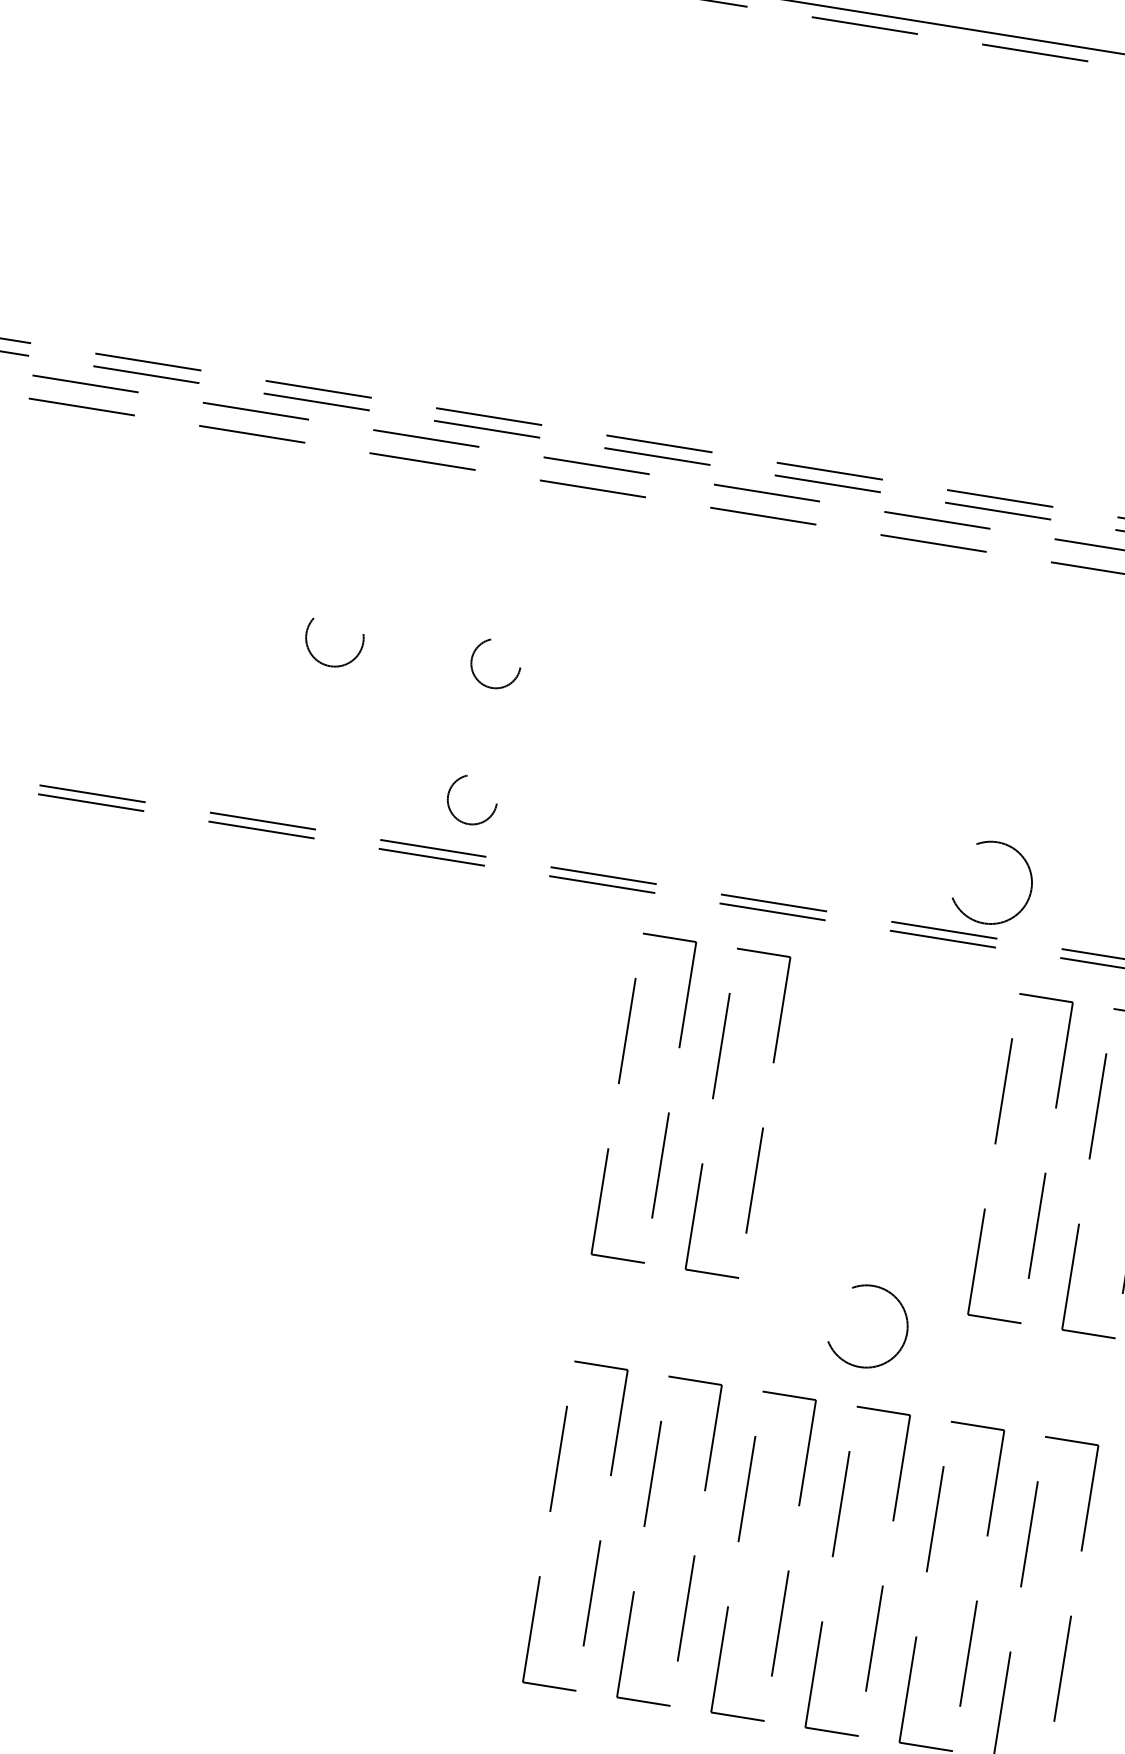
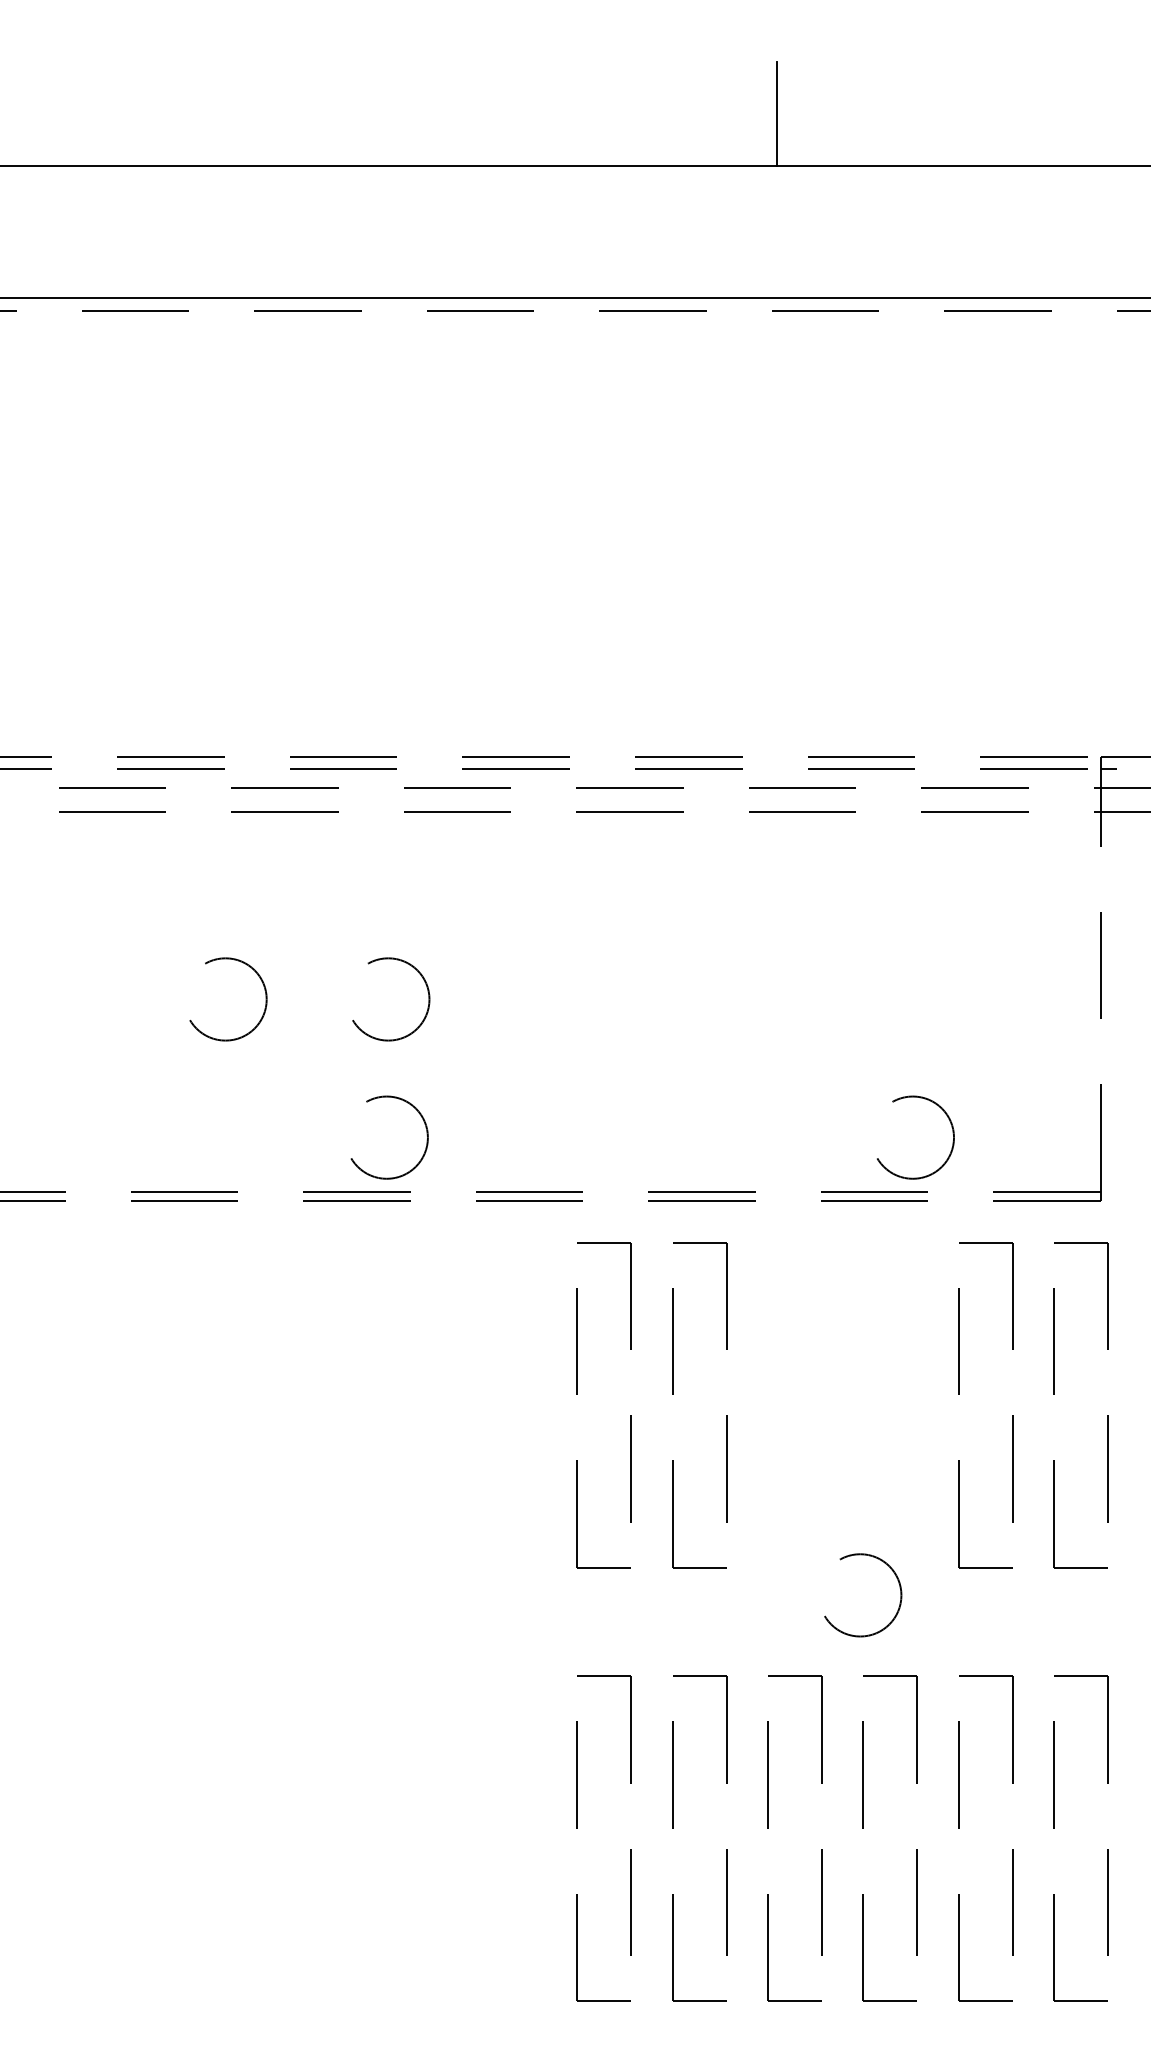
circle: (336, 638) -> (228, 999), size x1.43
circle: (497, 663) -> (391, 999), size x1.67
circle: (474, 799) -> (389, 1137), size x1.67

